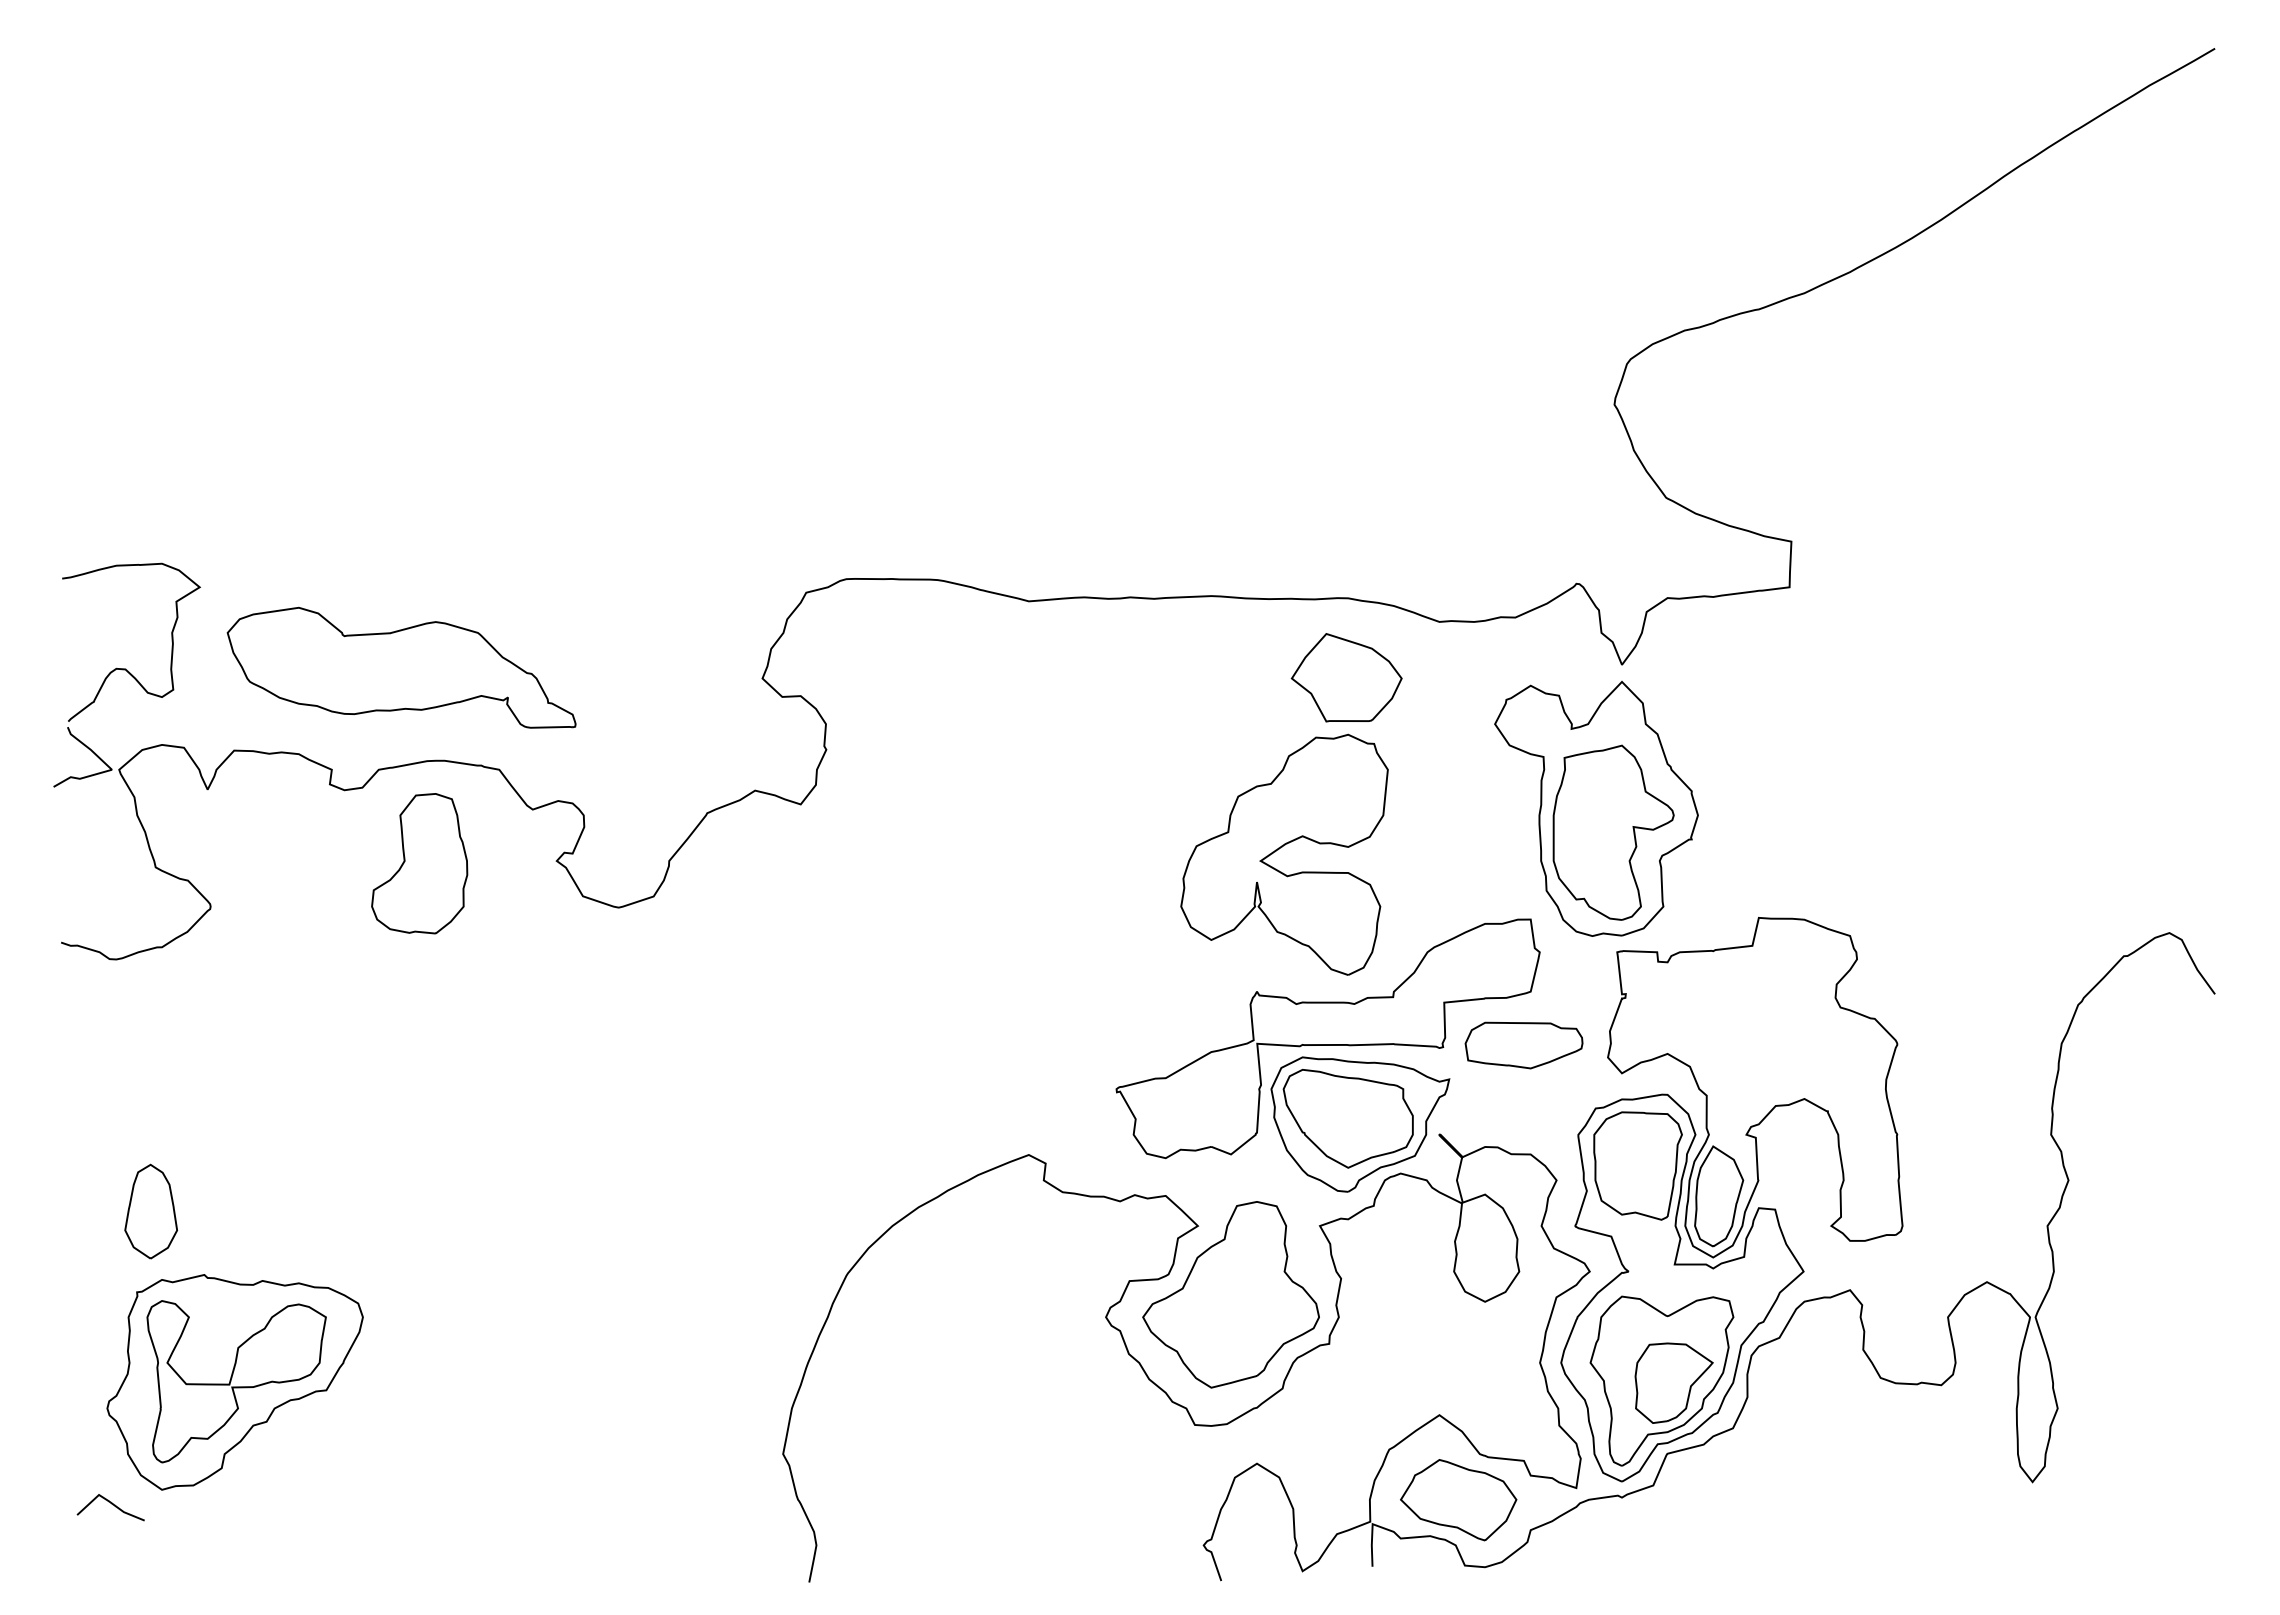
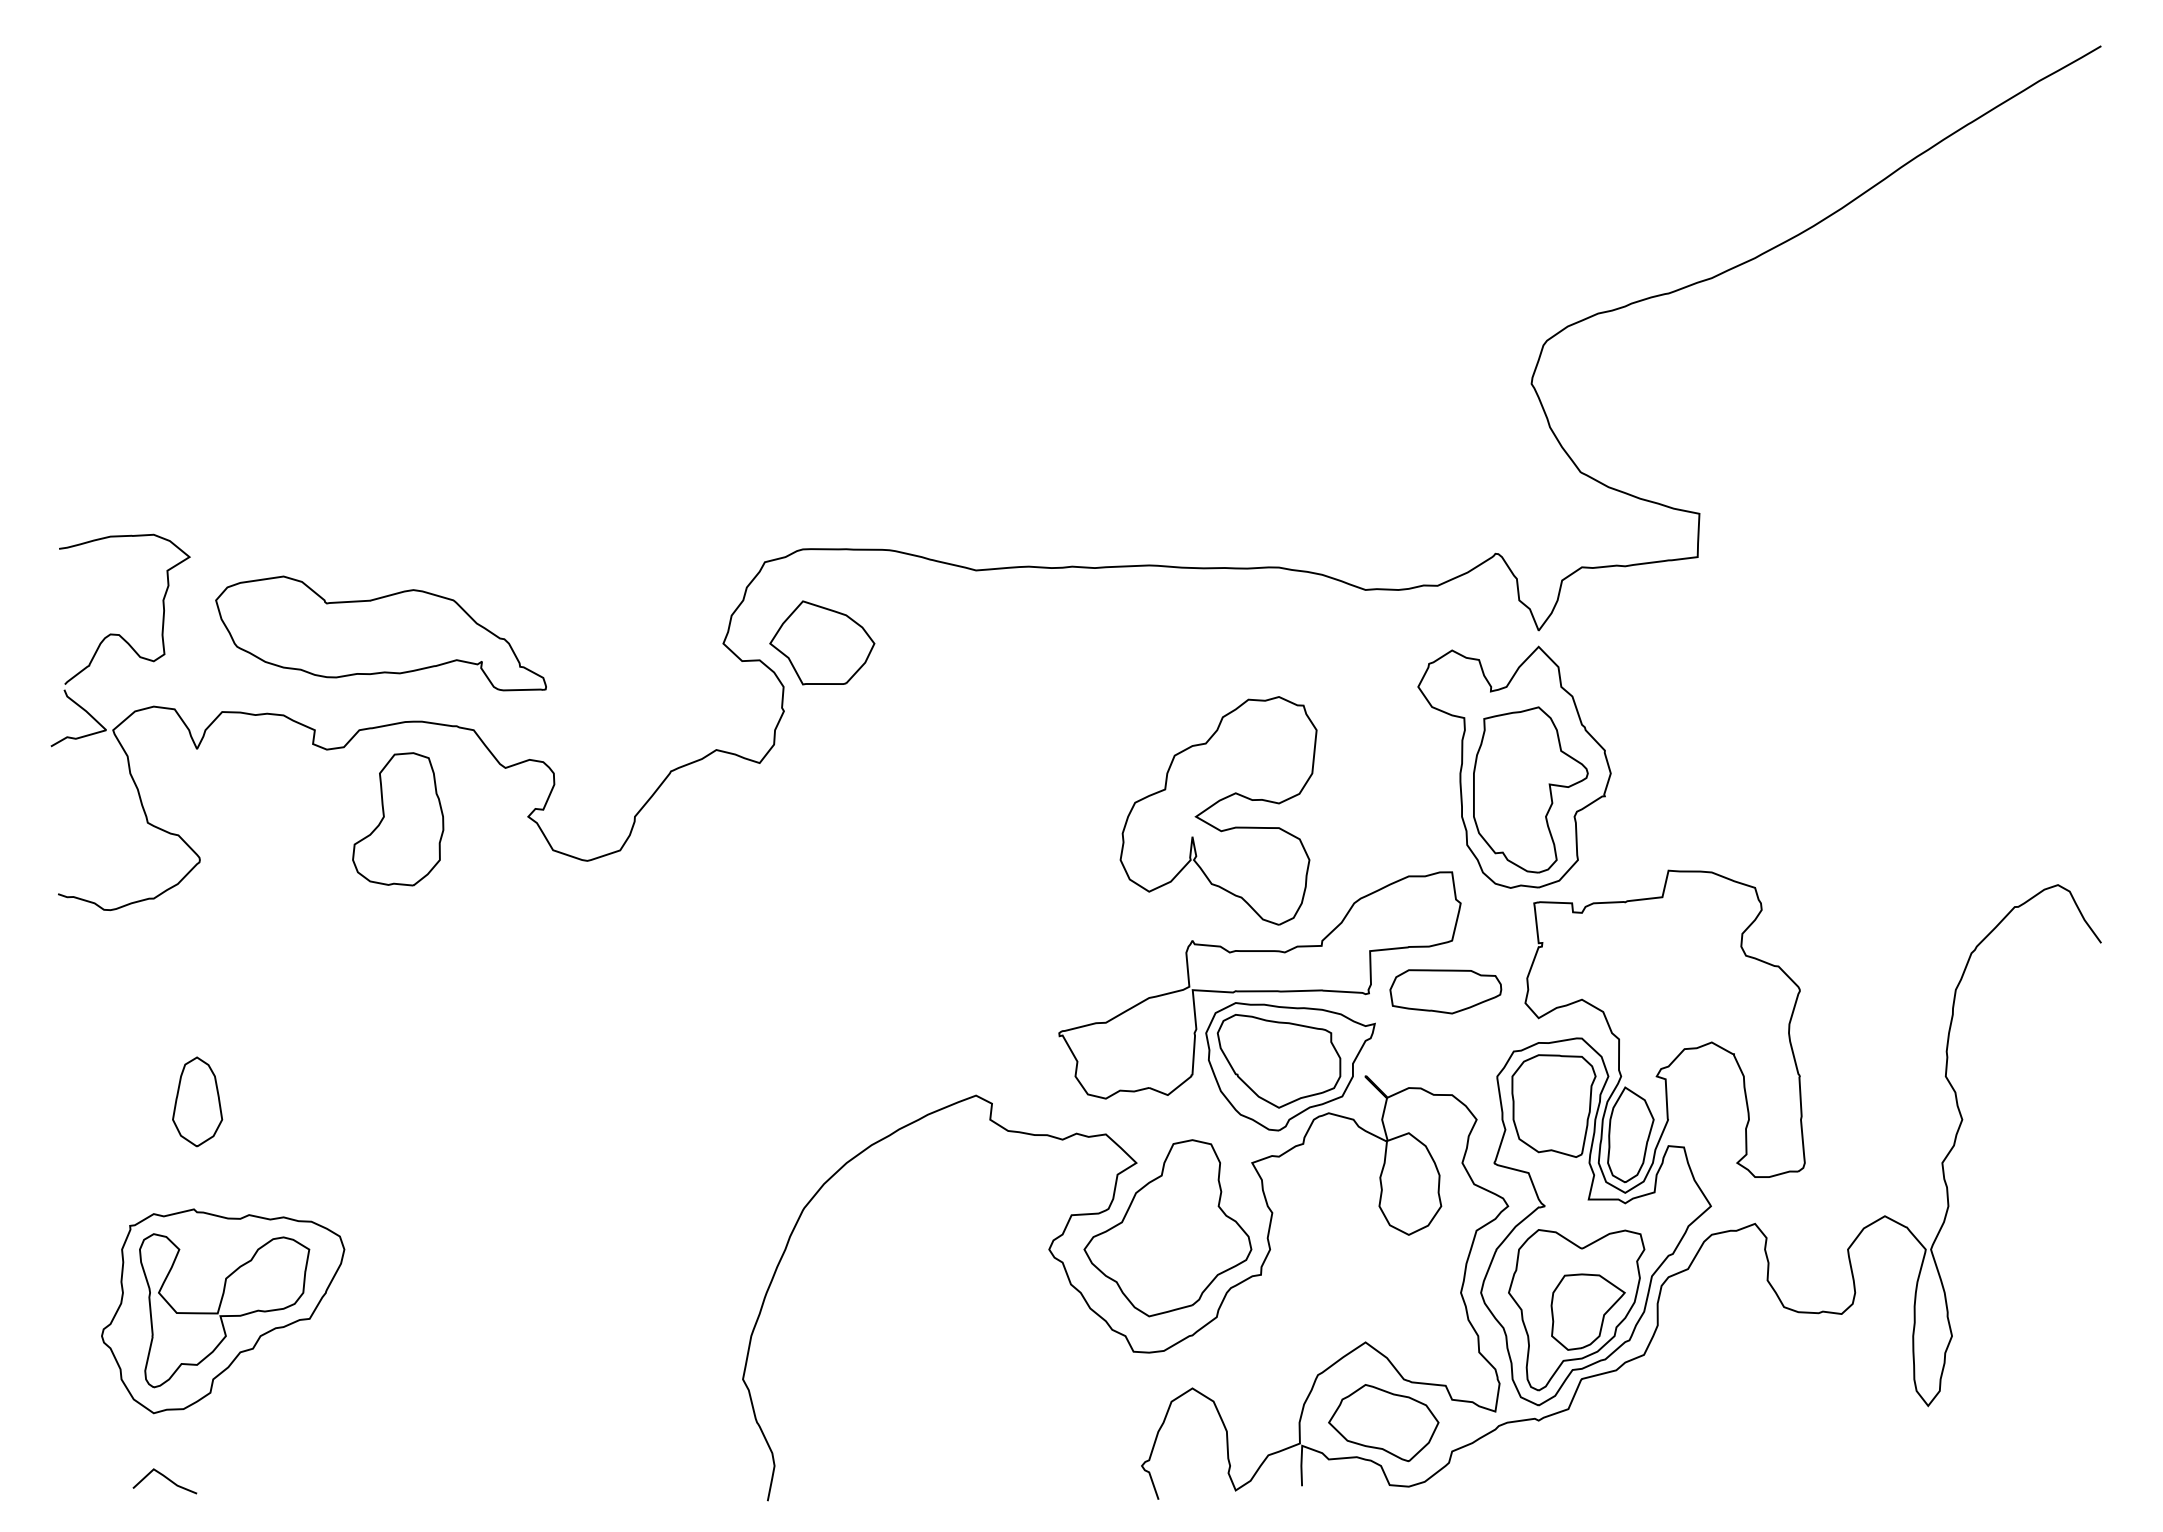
part: (1346, 677) -> (822, 642), moved
part: (150, 1211) -> (196, 1101), moved
line: (111, 1504) -> (165, 1478), moved

